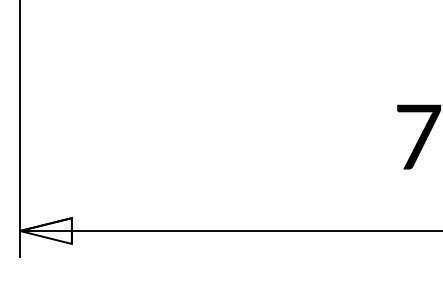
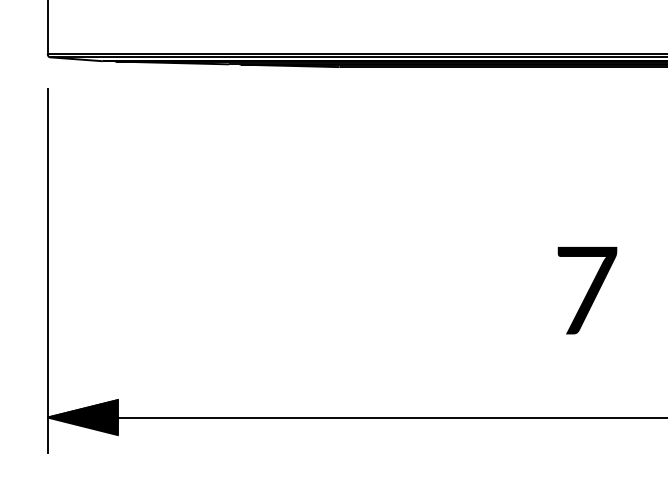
fill: (45, 230) -> (82, 417), added

